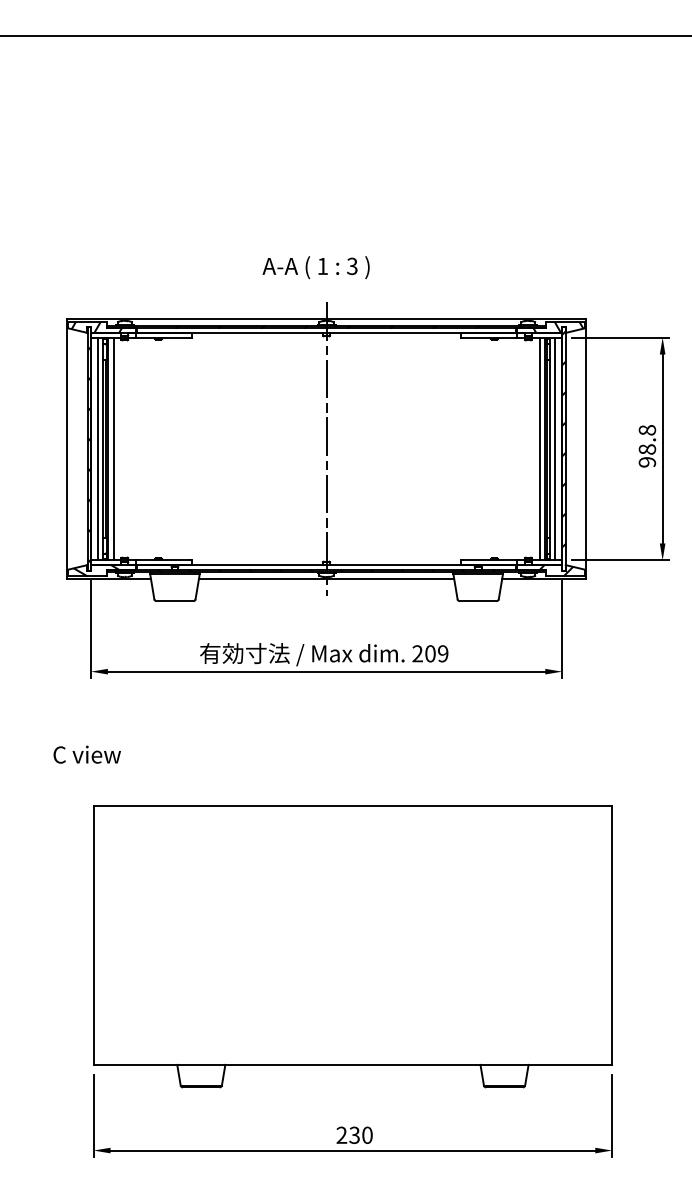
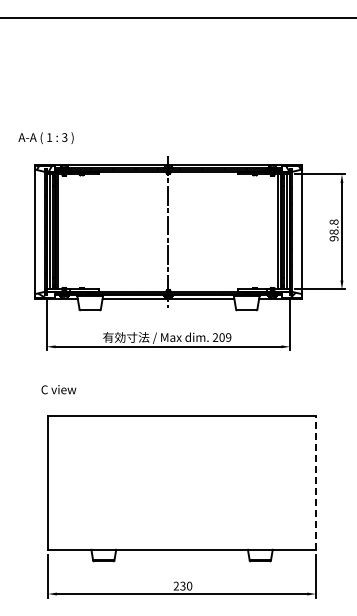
text: (315, 266) -> (45, 137), moved
text: (86, 754) -> (58, 389), moved
line: (611, 934) -> (315, 482), solid -> dashed

